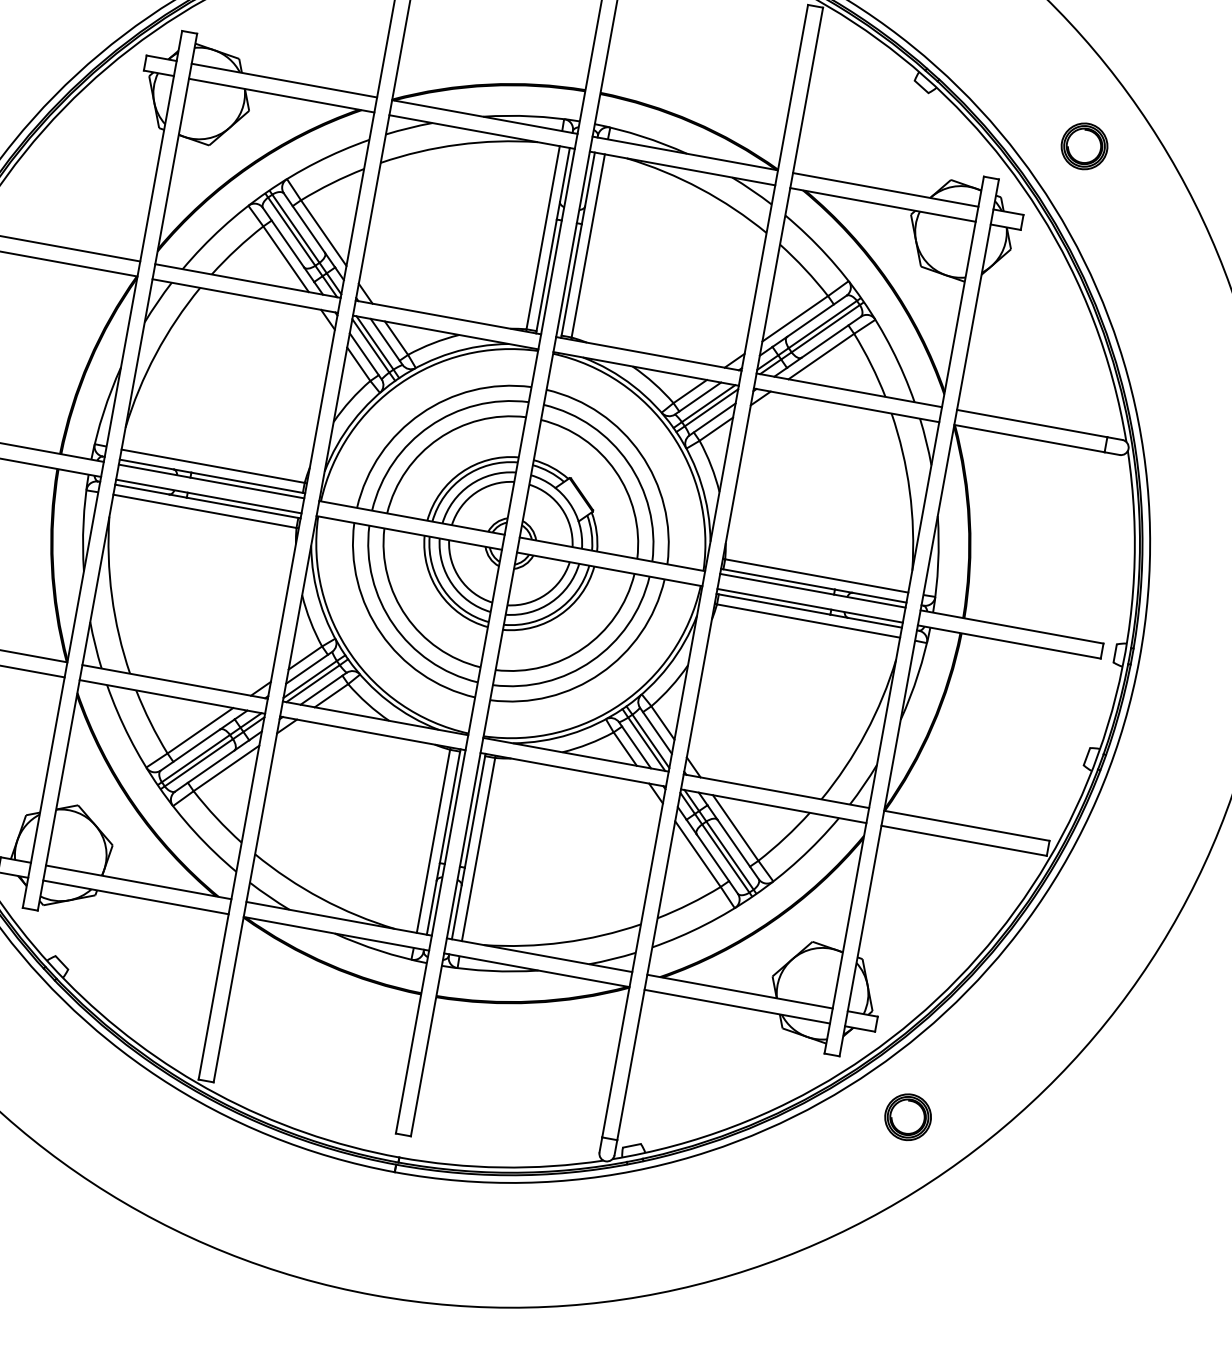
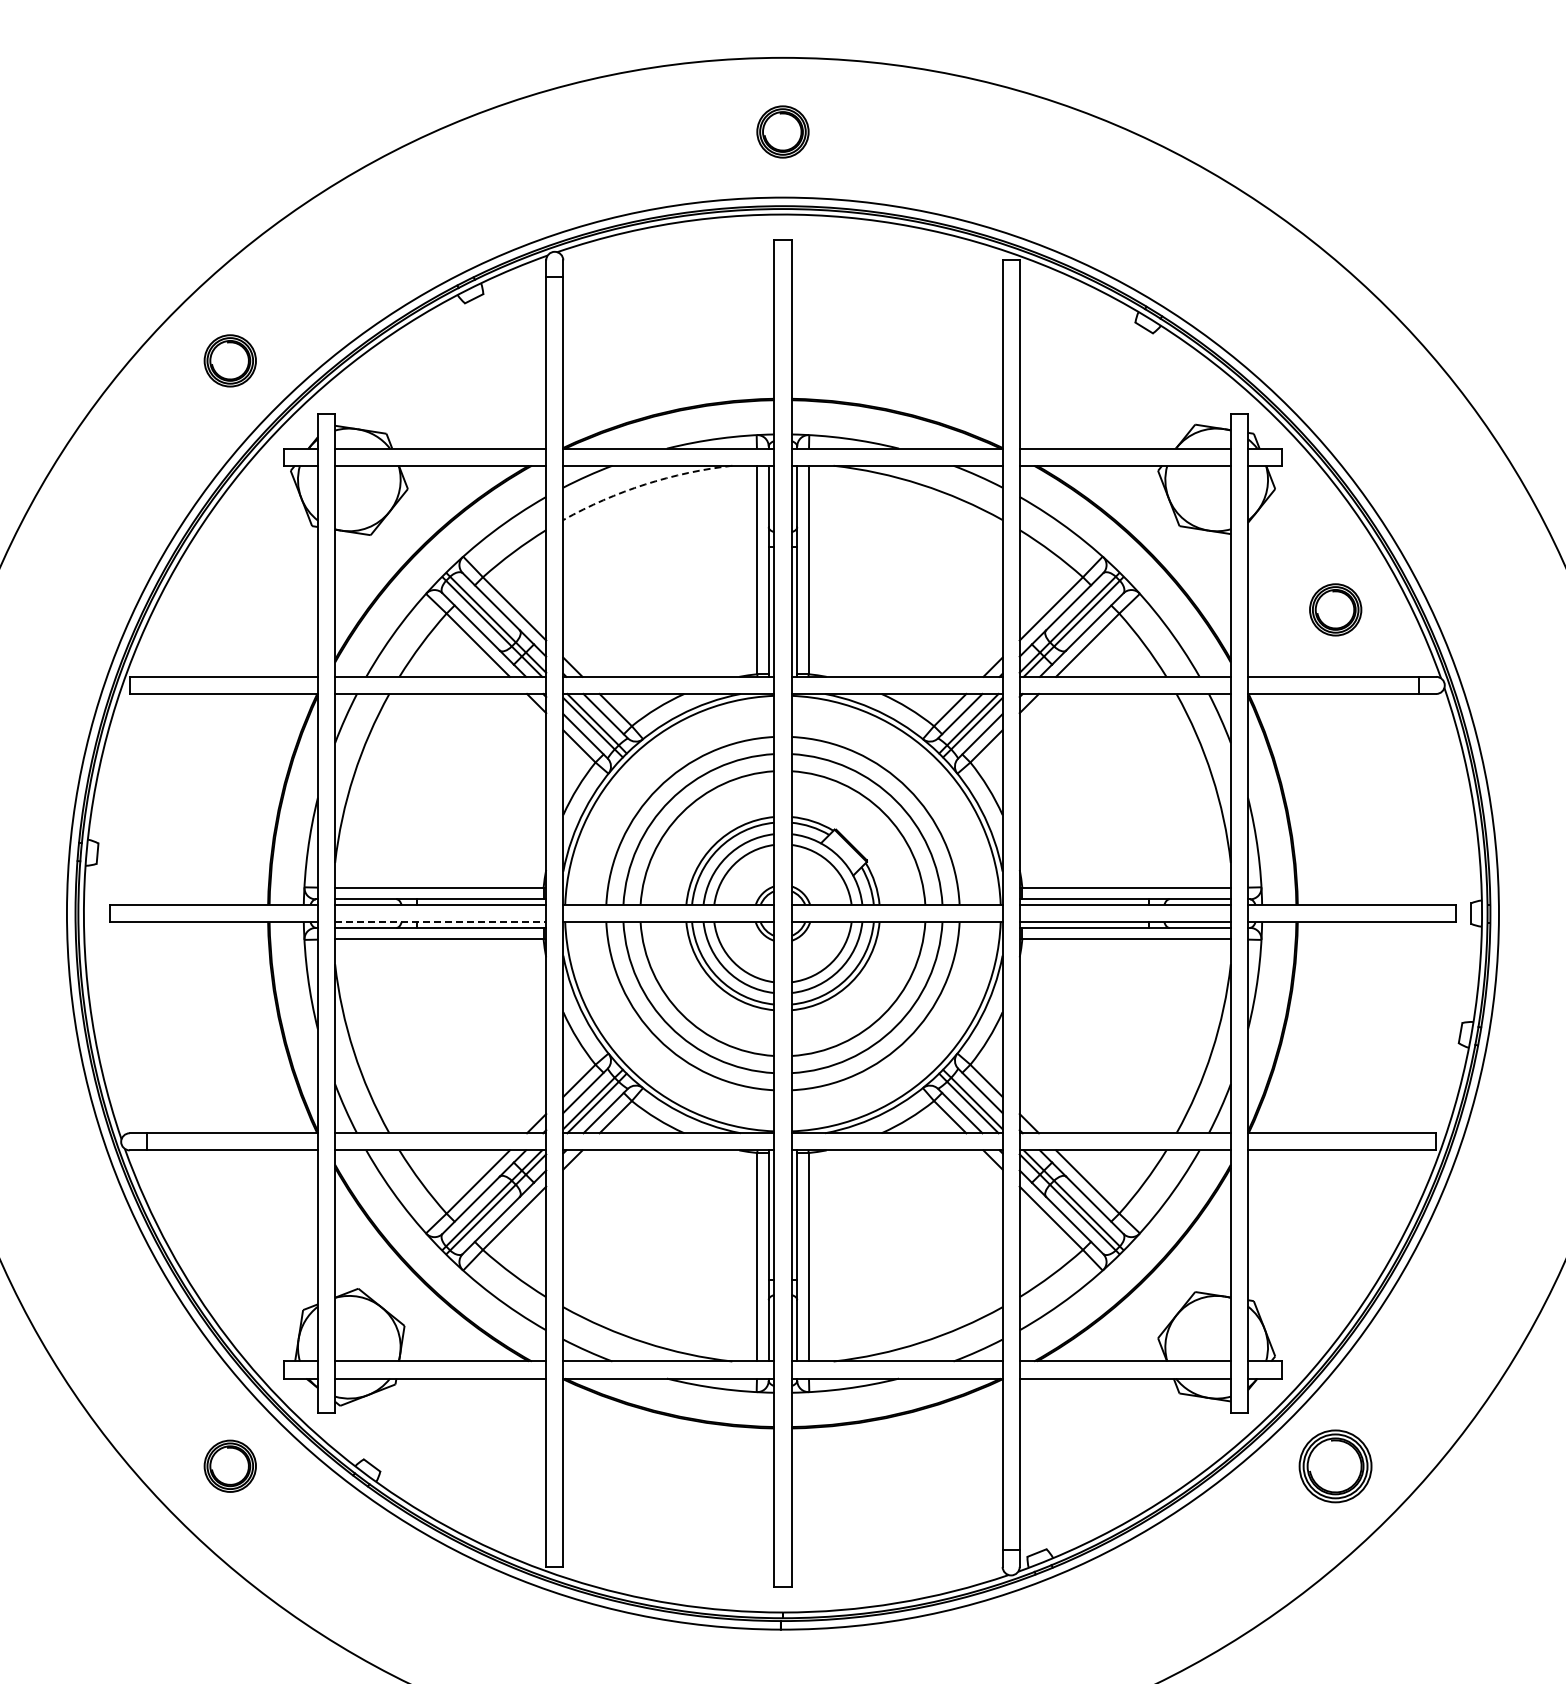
arc: (458, 144) -> (645, 484), solid -> dashed
part: (1084, 146) -> (1335, 609), moved
line: (208, 496) -> (440, 922), solid -> dashed
part: (908, 1116) -> (1335, 1465), size x1.4

